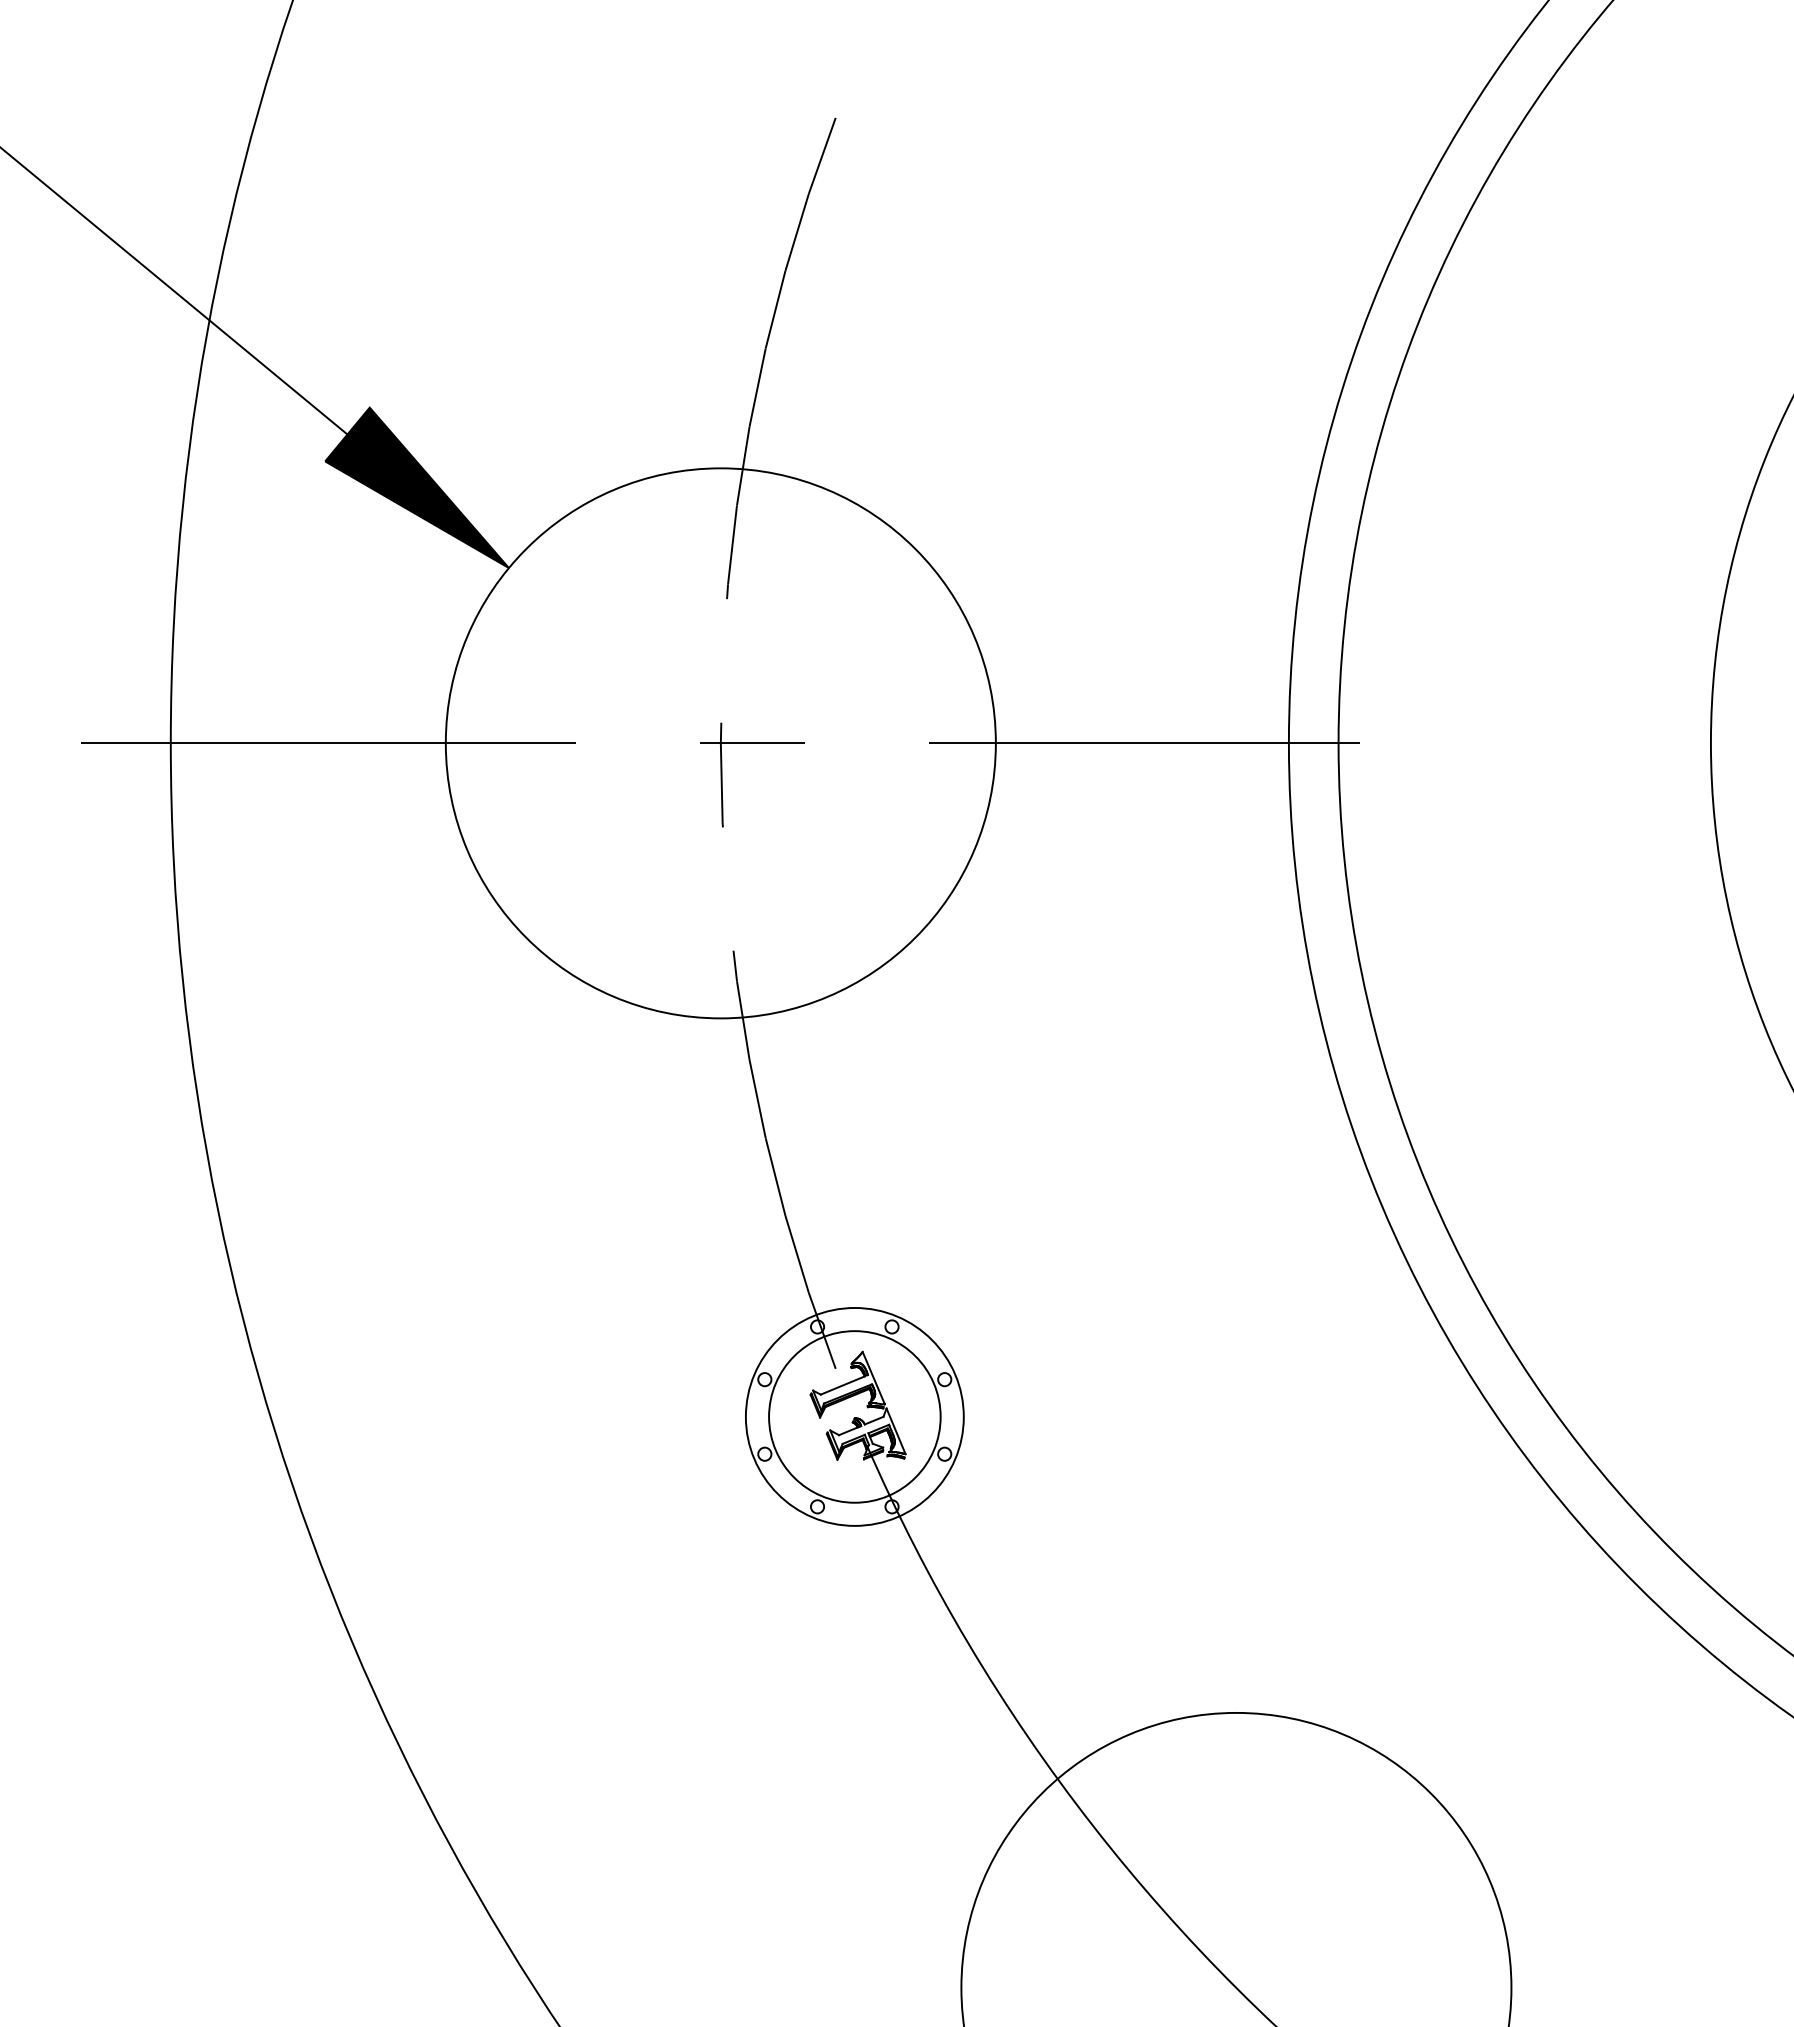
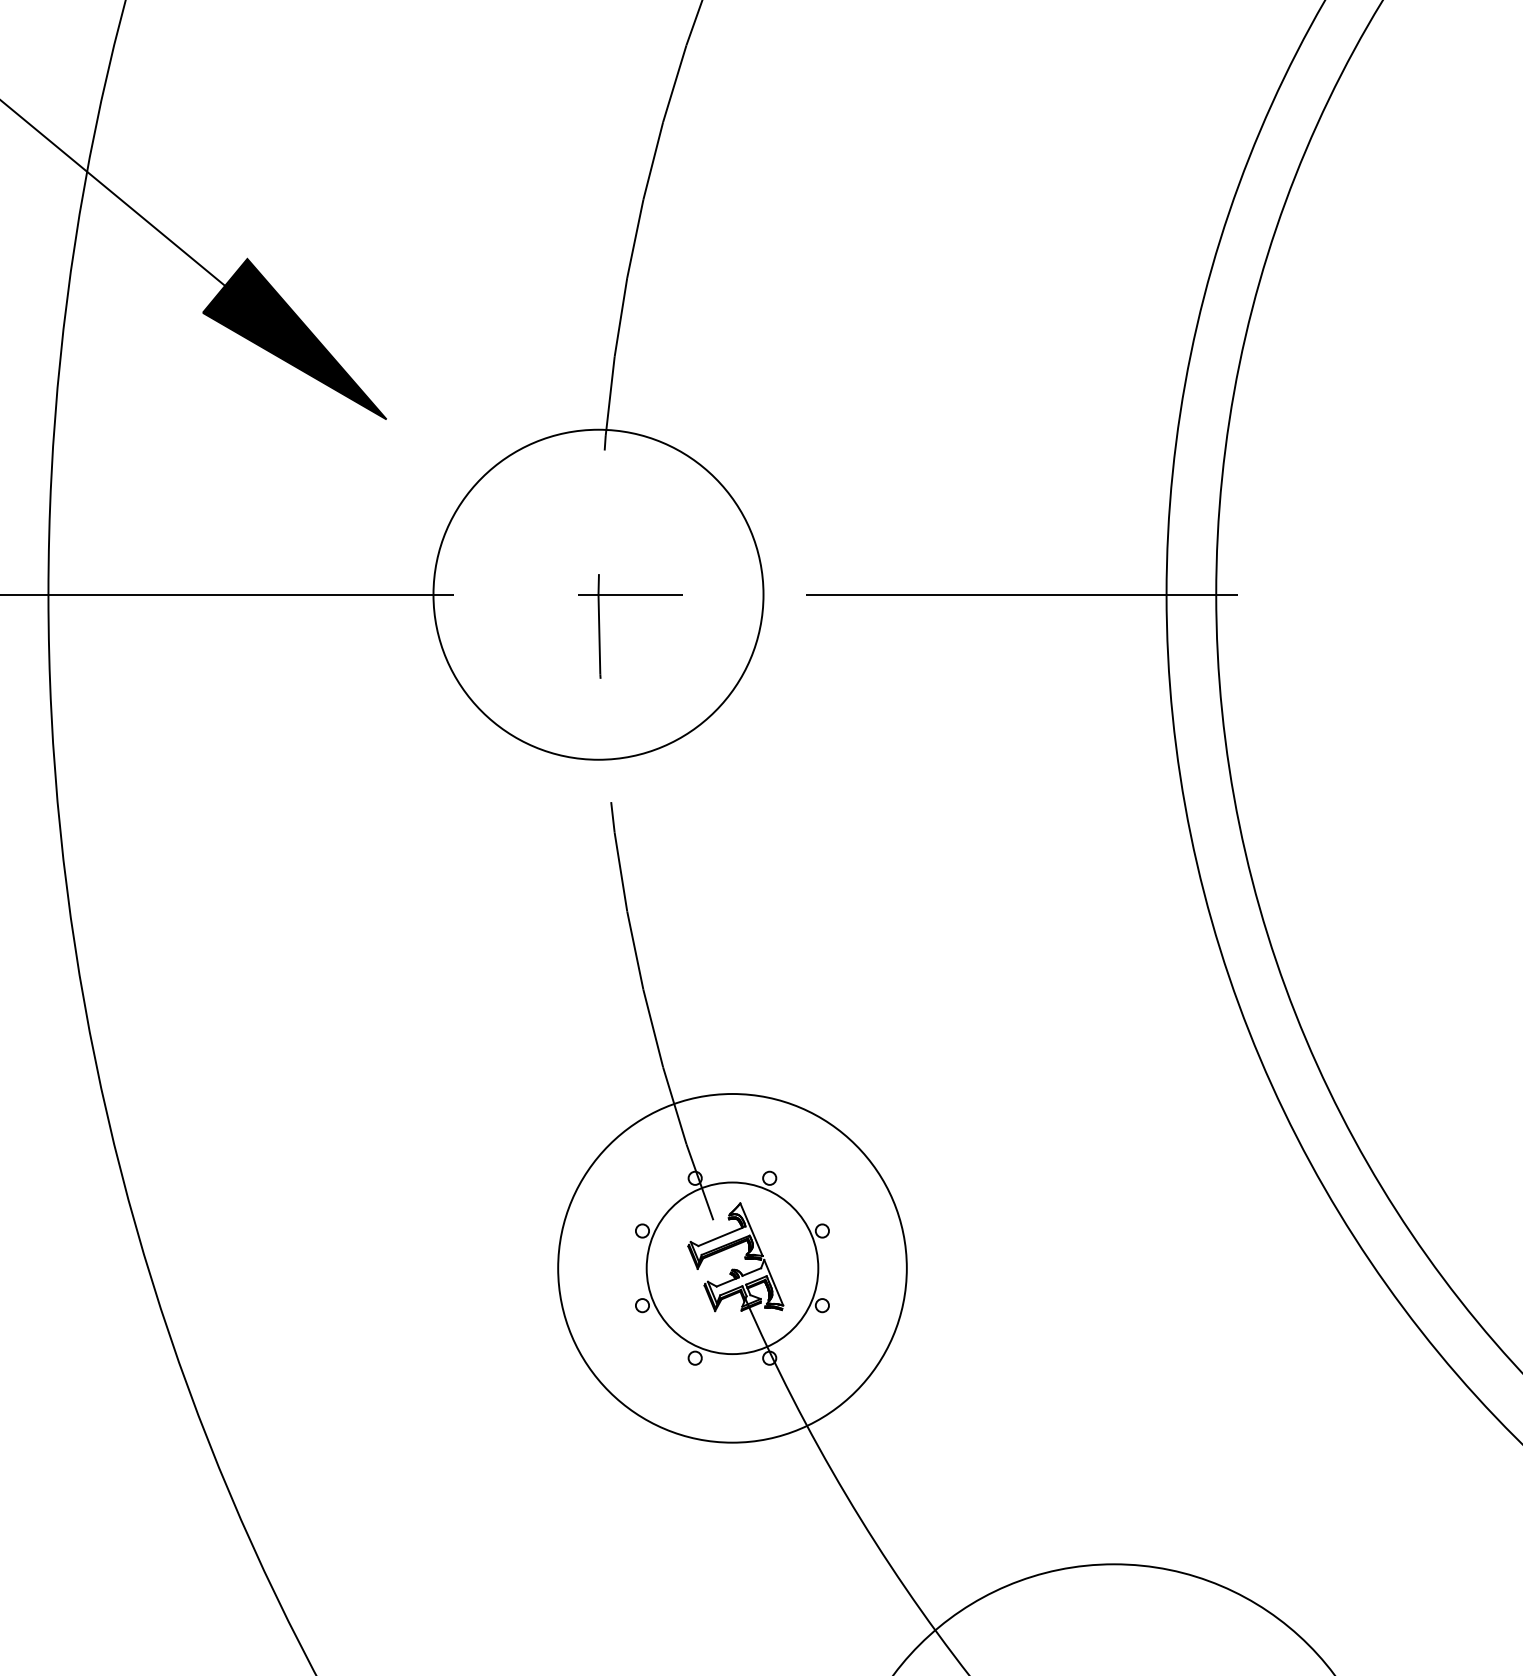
circle: (720, 743) -> (598, 594), size x0.6
circle: (854, 1416) -> (732, 1267), size x1.6

